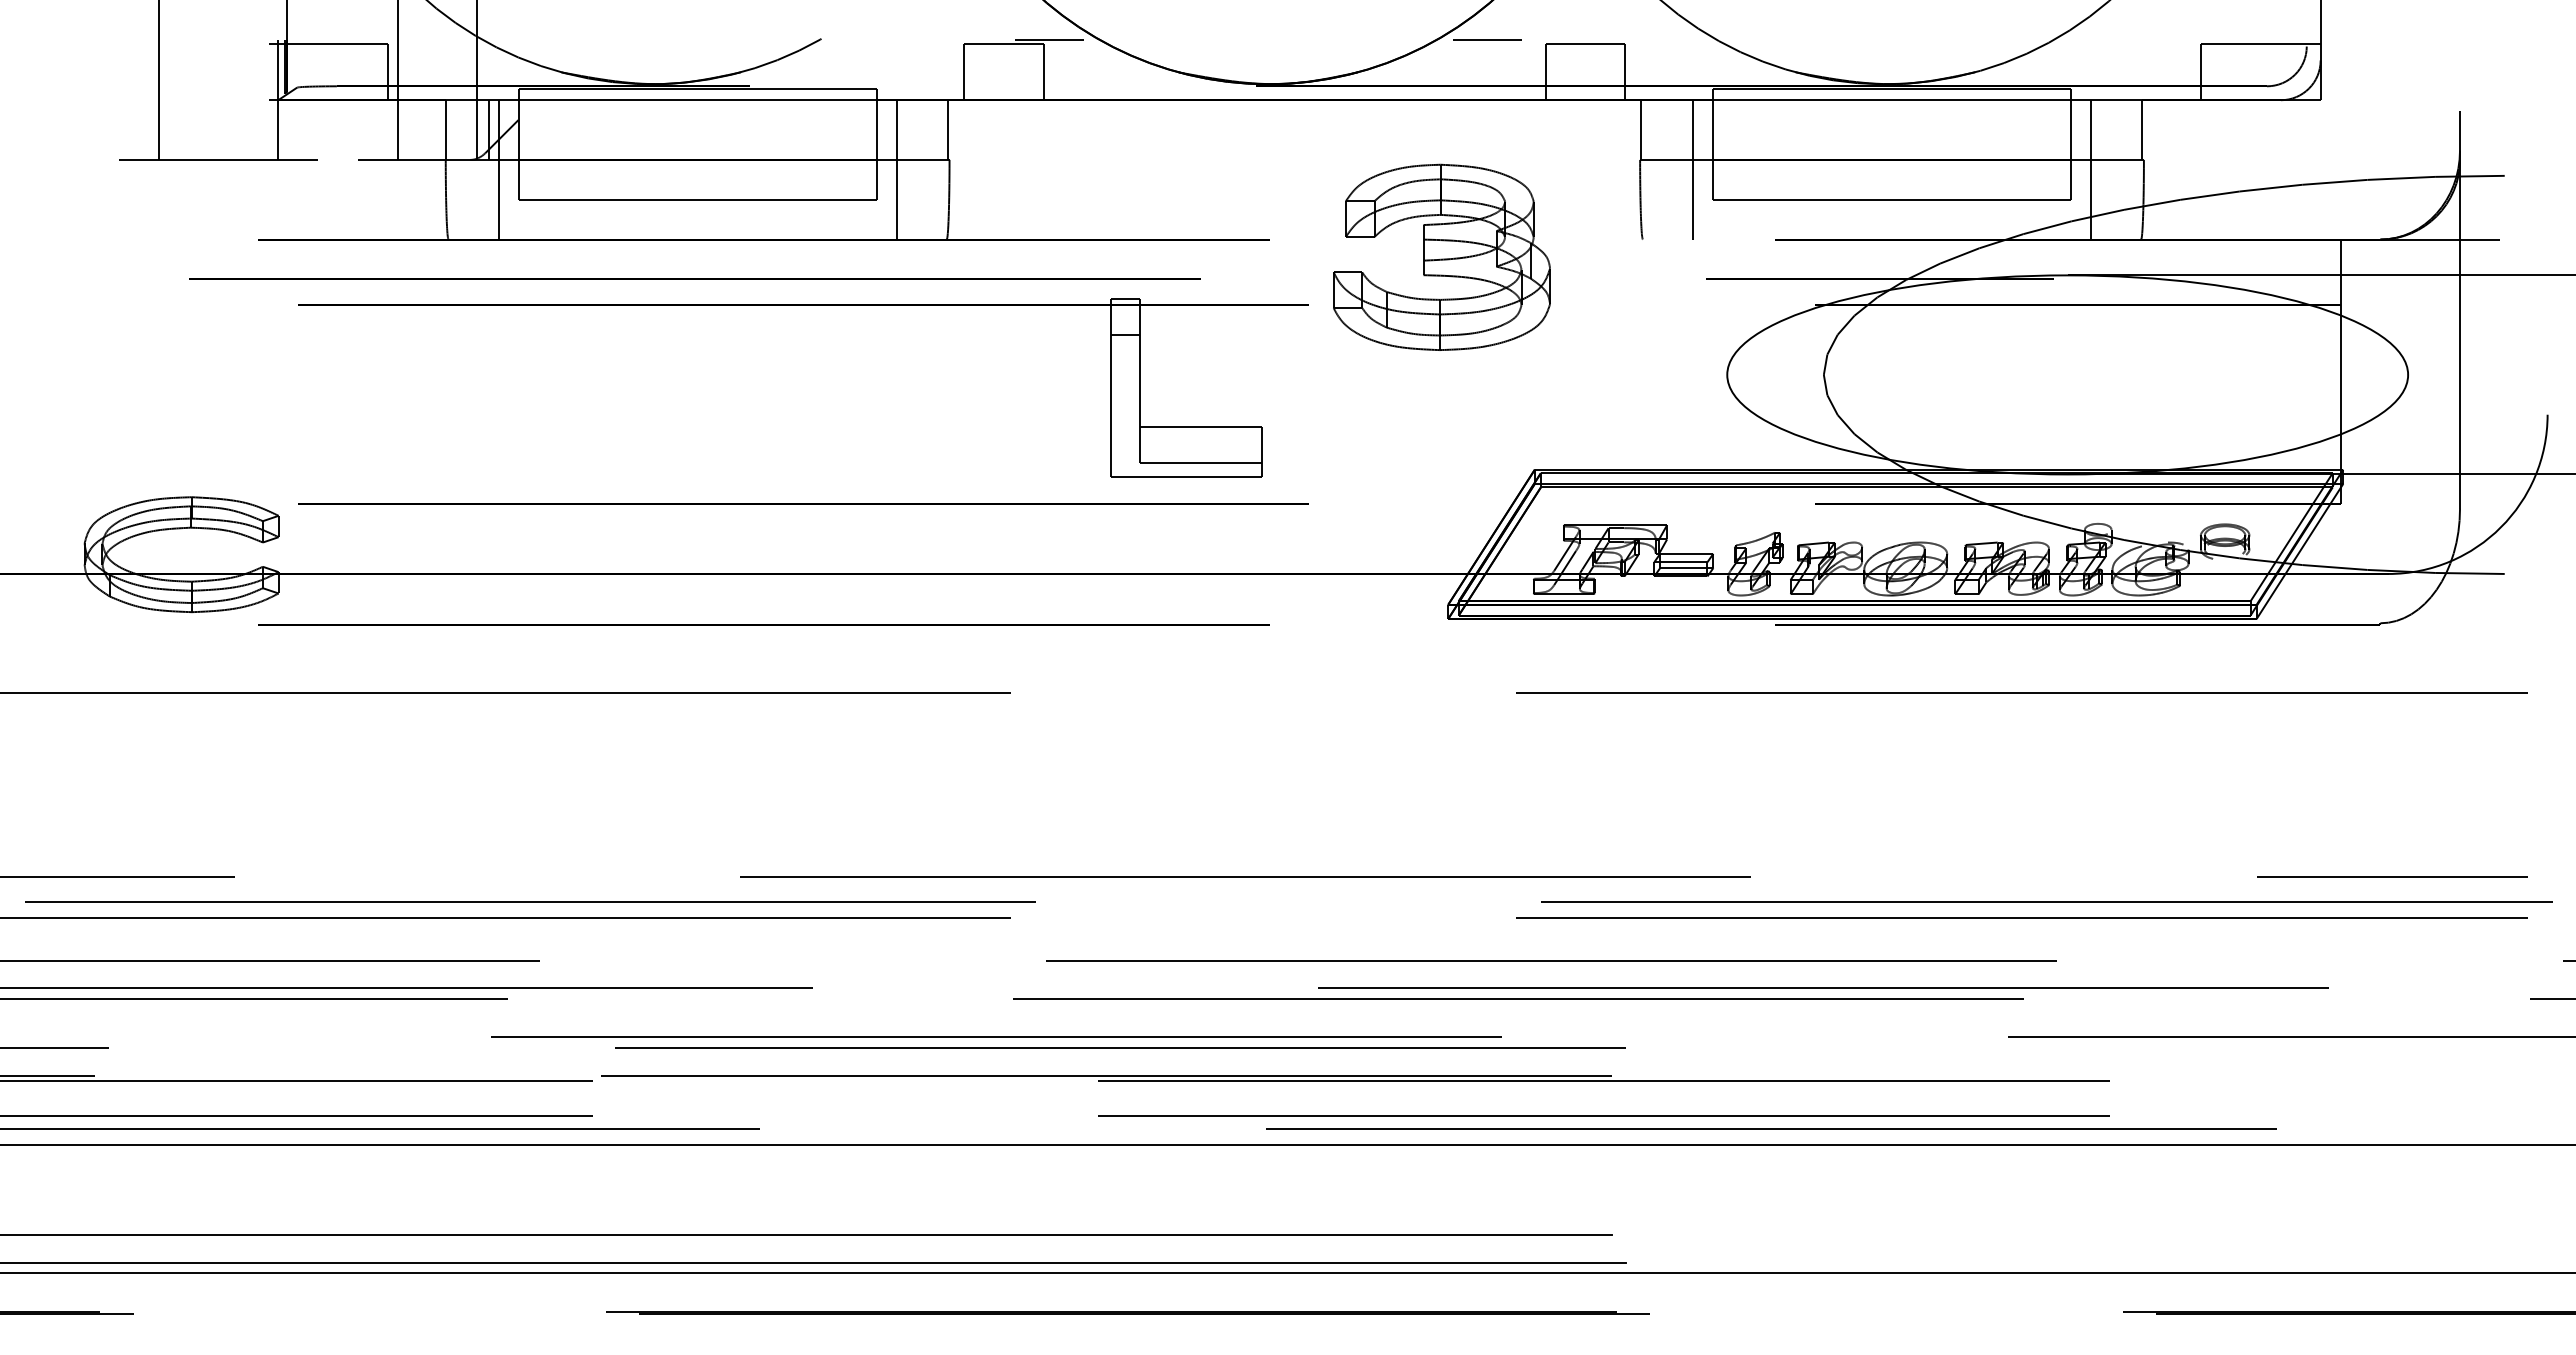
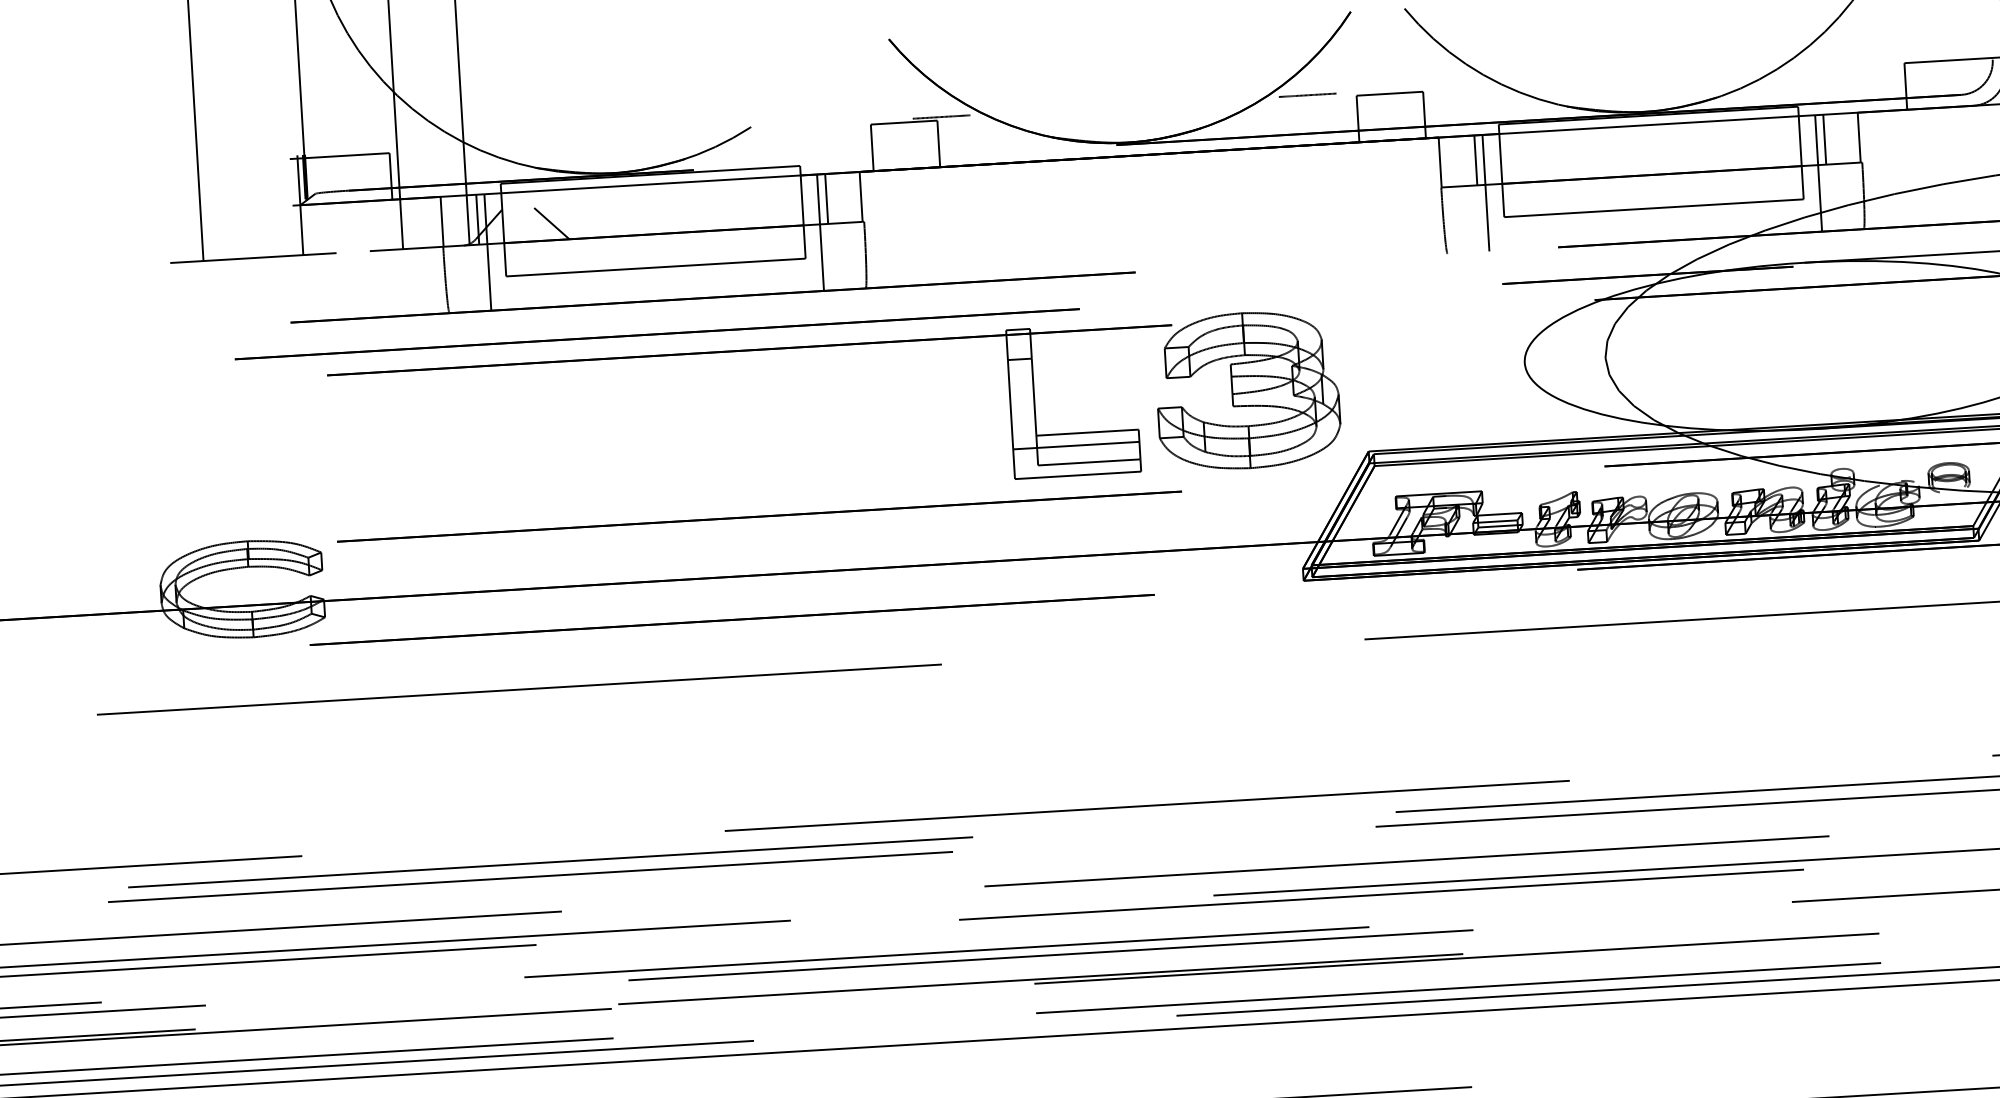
line: (906, 129) -> (826, 198), added
line: (1683, 129) -> (1476, 159), added
line: (2100, 129) -> (1824, 139), added
line: (576, 139) -> (551, 223), added
part: (1441, 256) -> (1247, 389), moved
line: (1186, 441) -> (1076, 445), added

